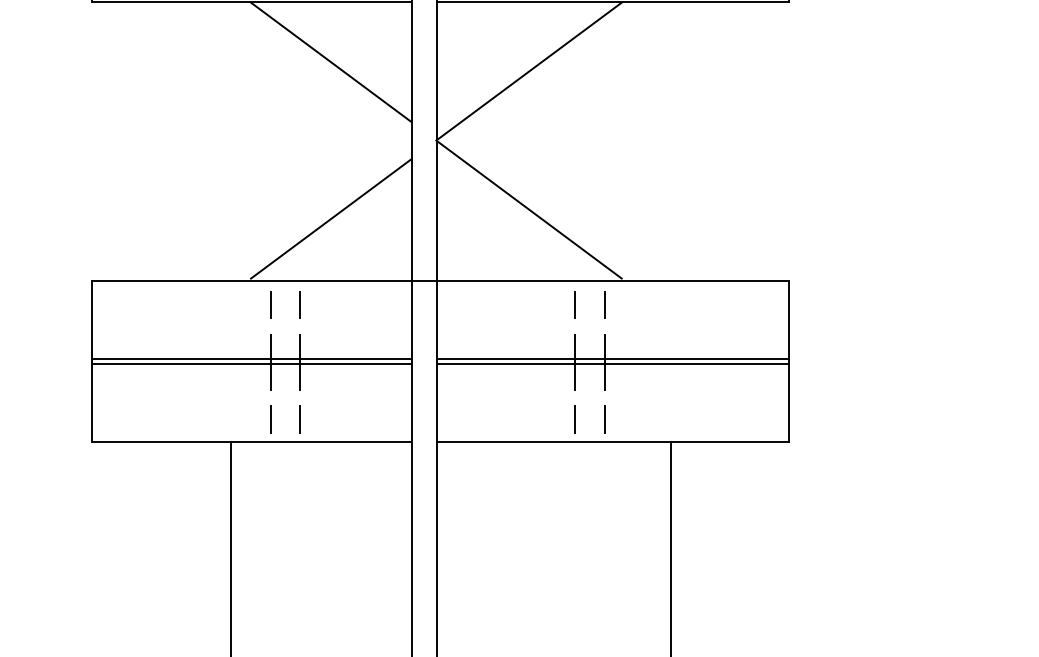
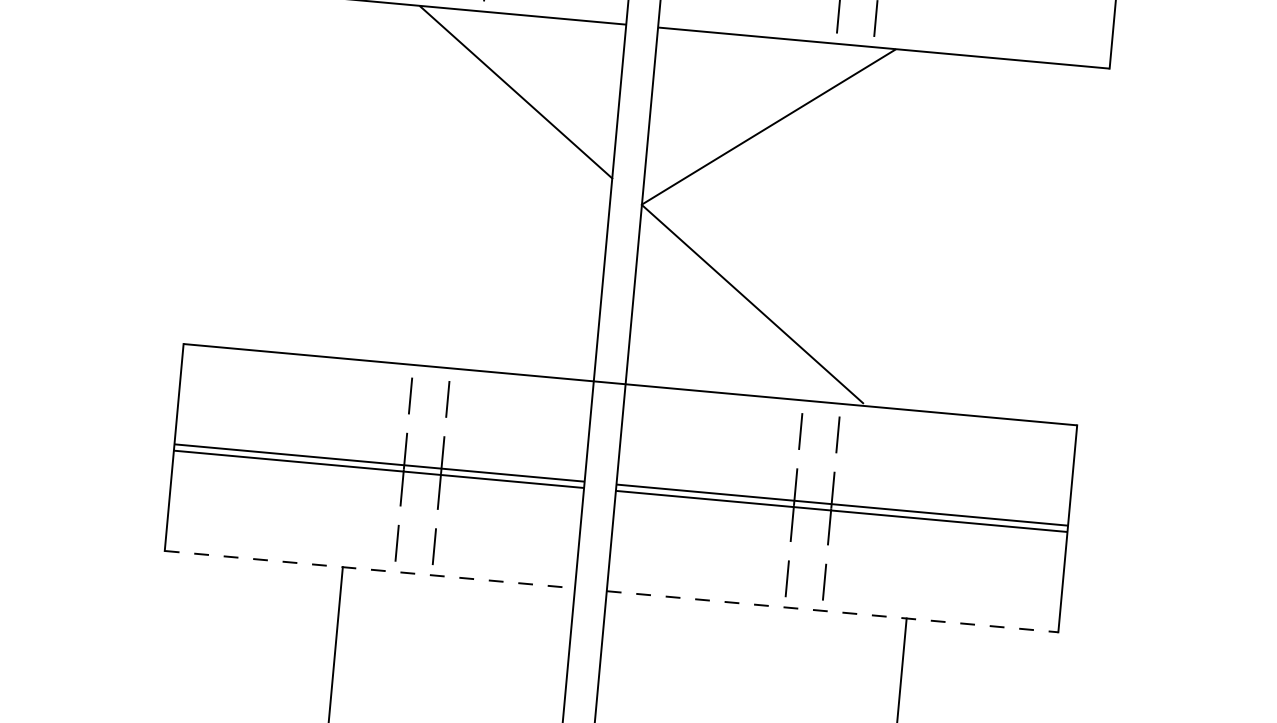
line: (331, 218) -> (498, 292), removed
line: (252, 442) -> (370, 570), solid -> dashed
line: (613, 442) -> (833, 612), solid -> dashed

